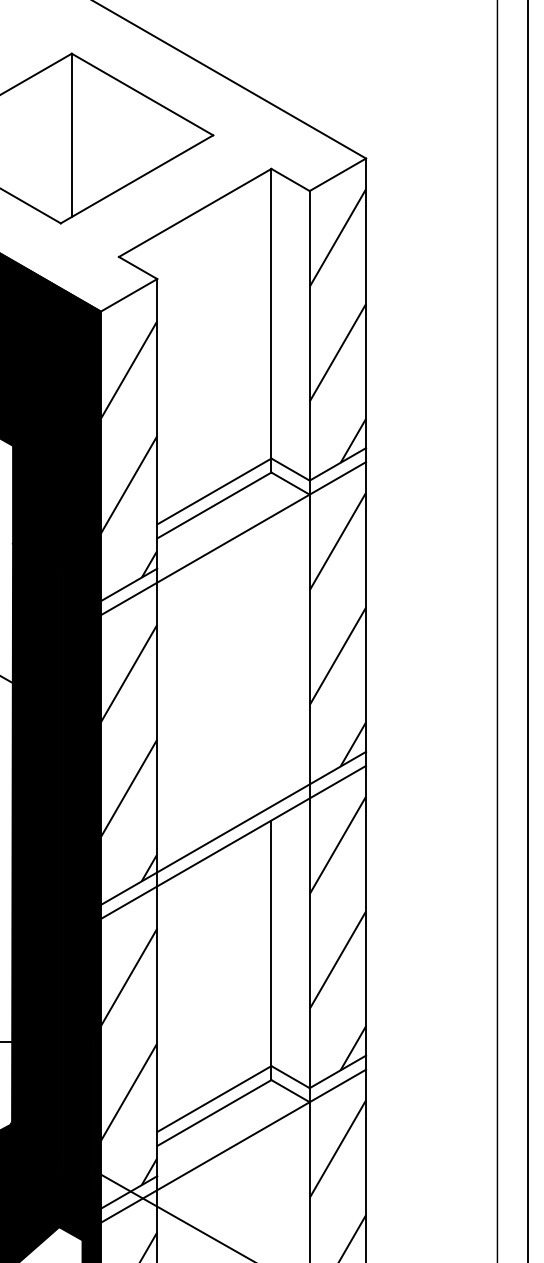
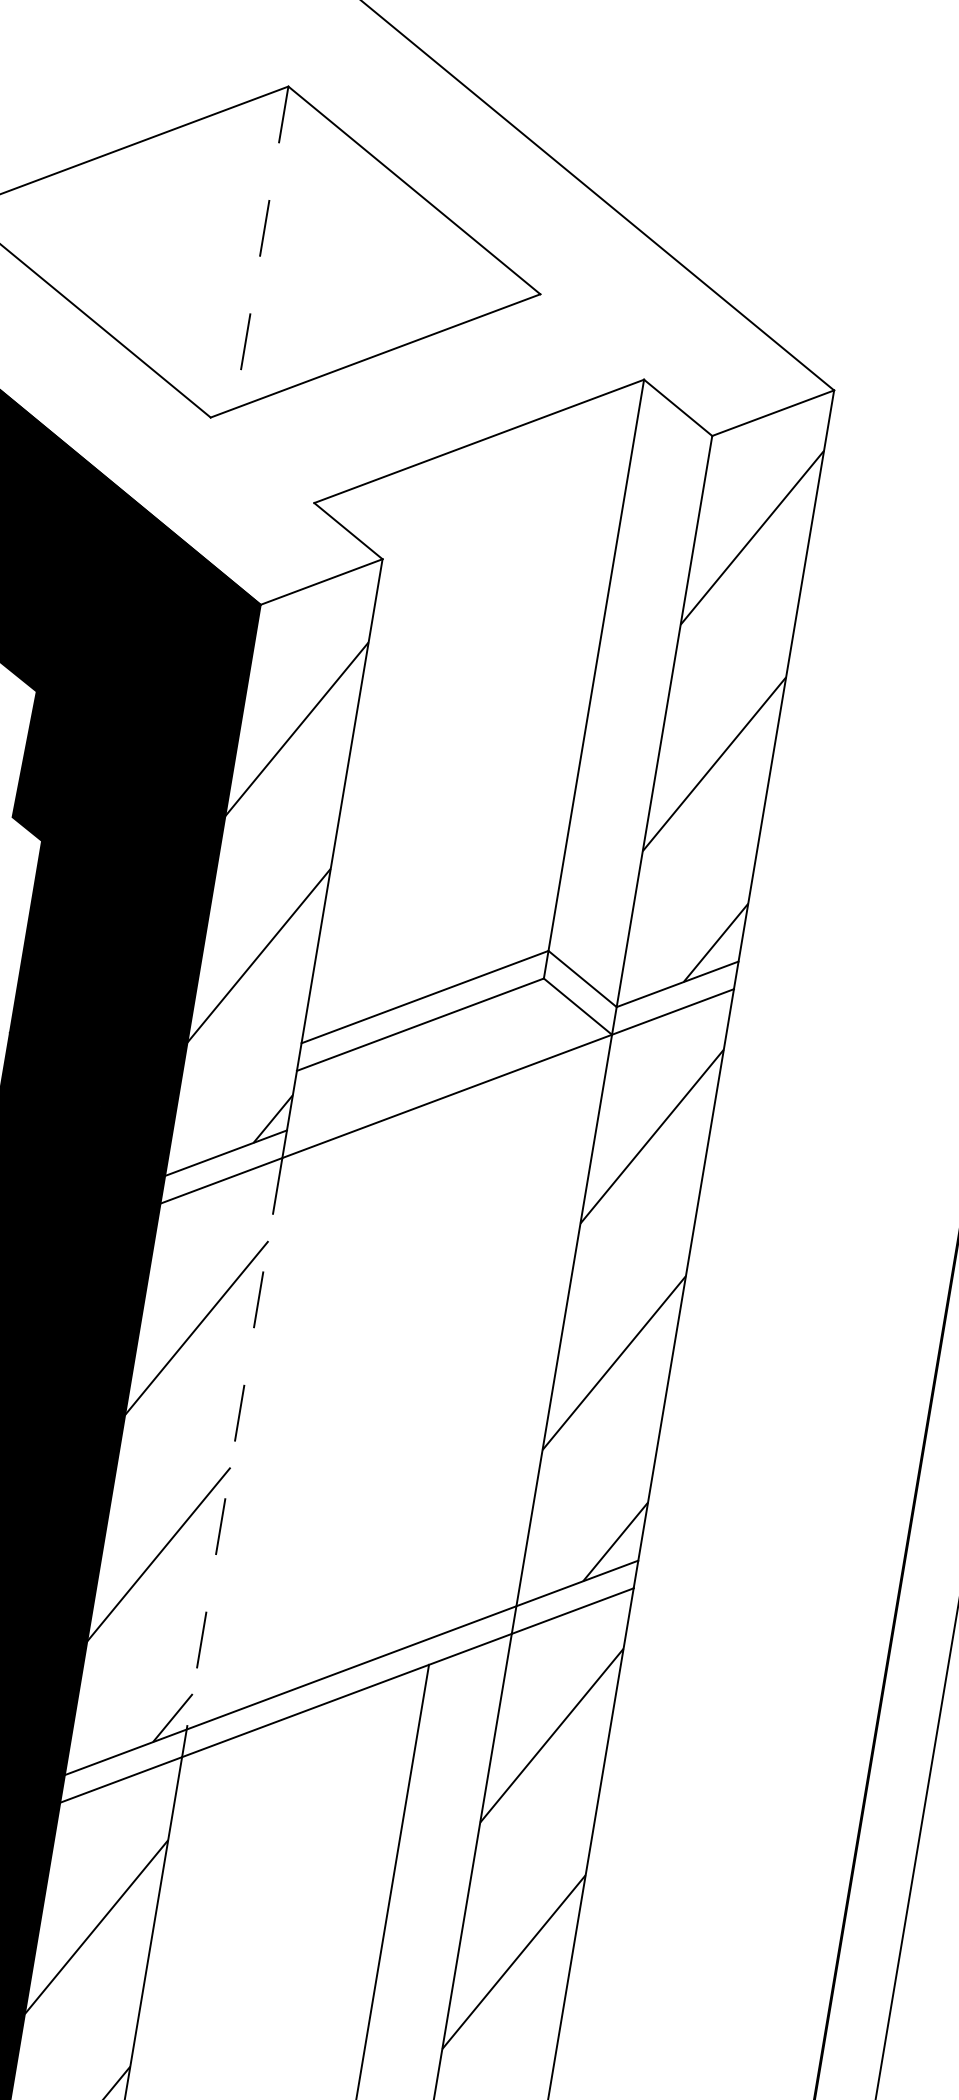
line: (71, 135) -> (260, 247), solid -> dashed
line: (157, 734) -> (232, 1457), solid -> dashed

